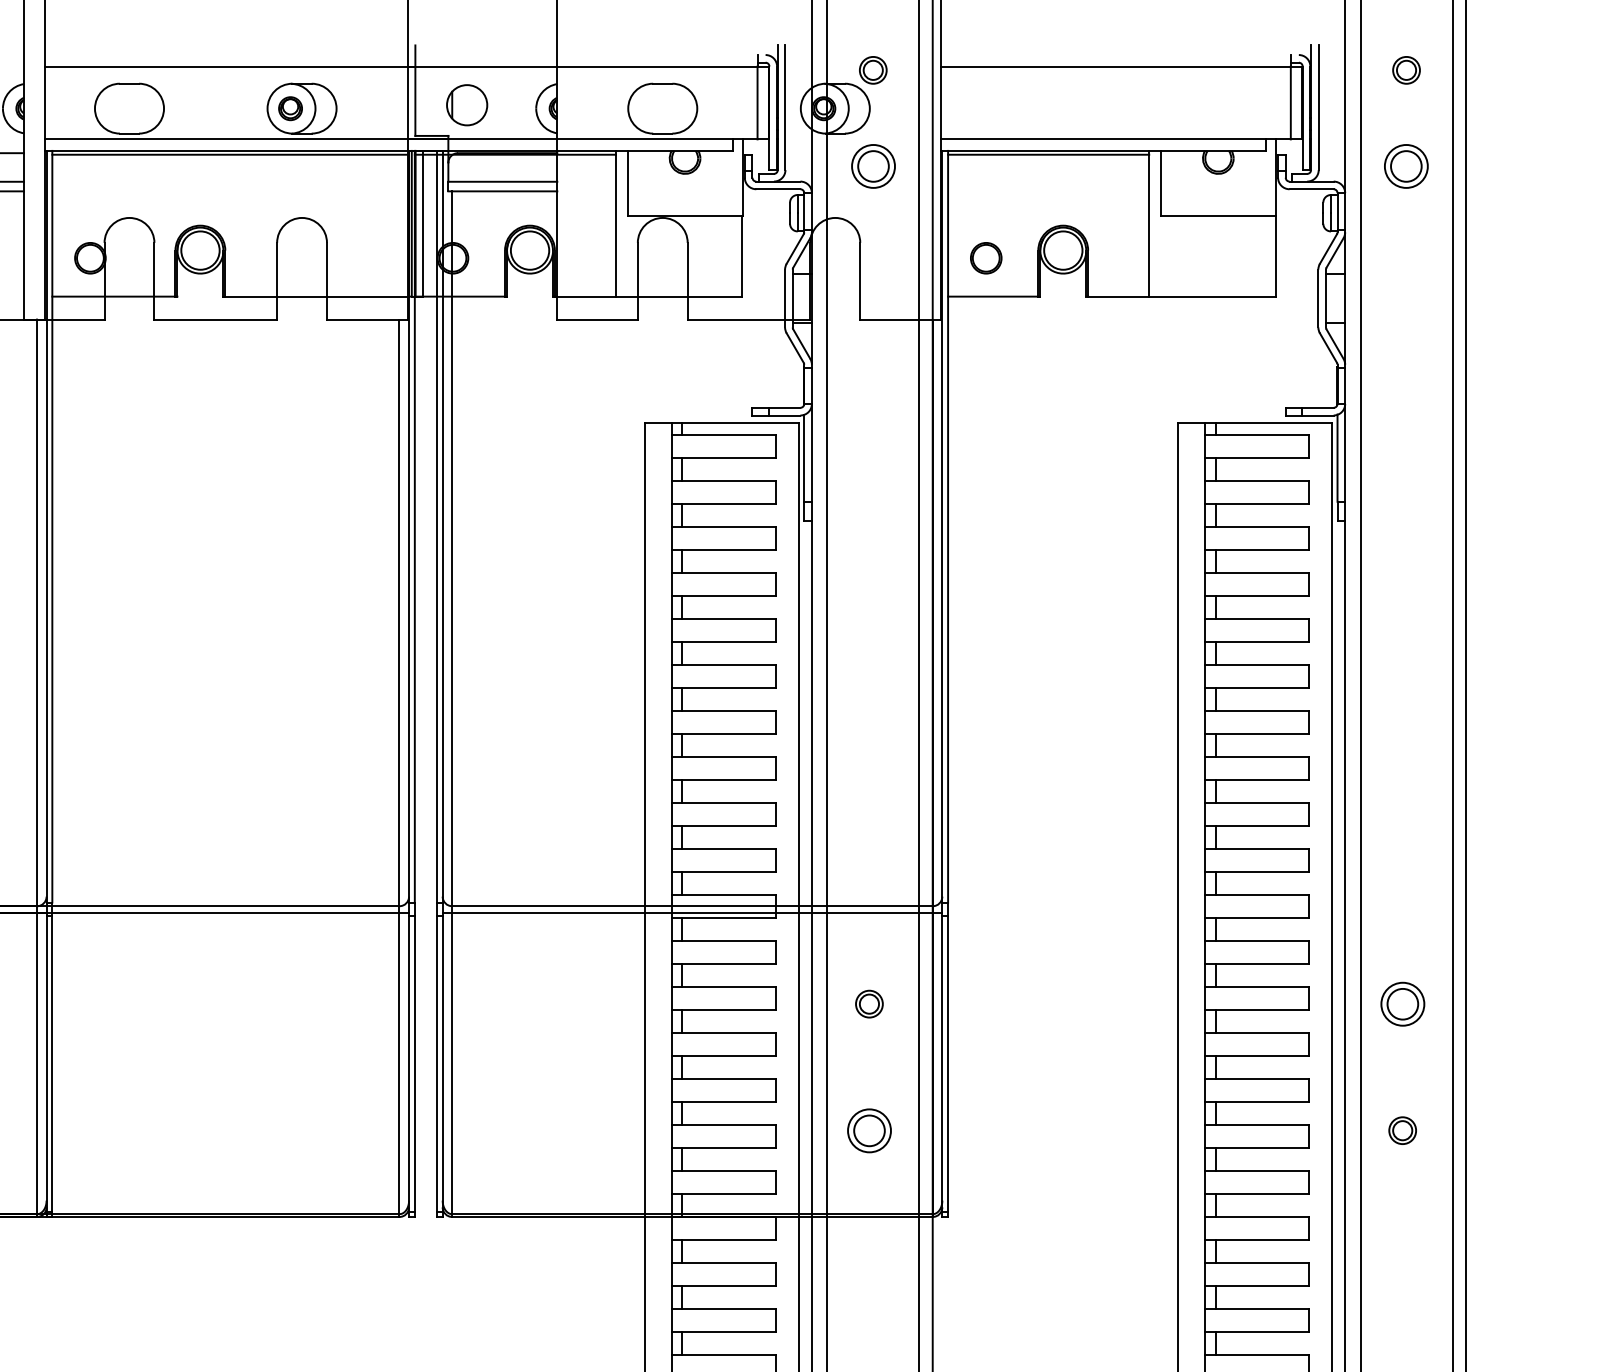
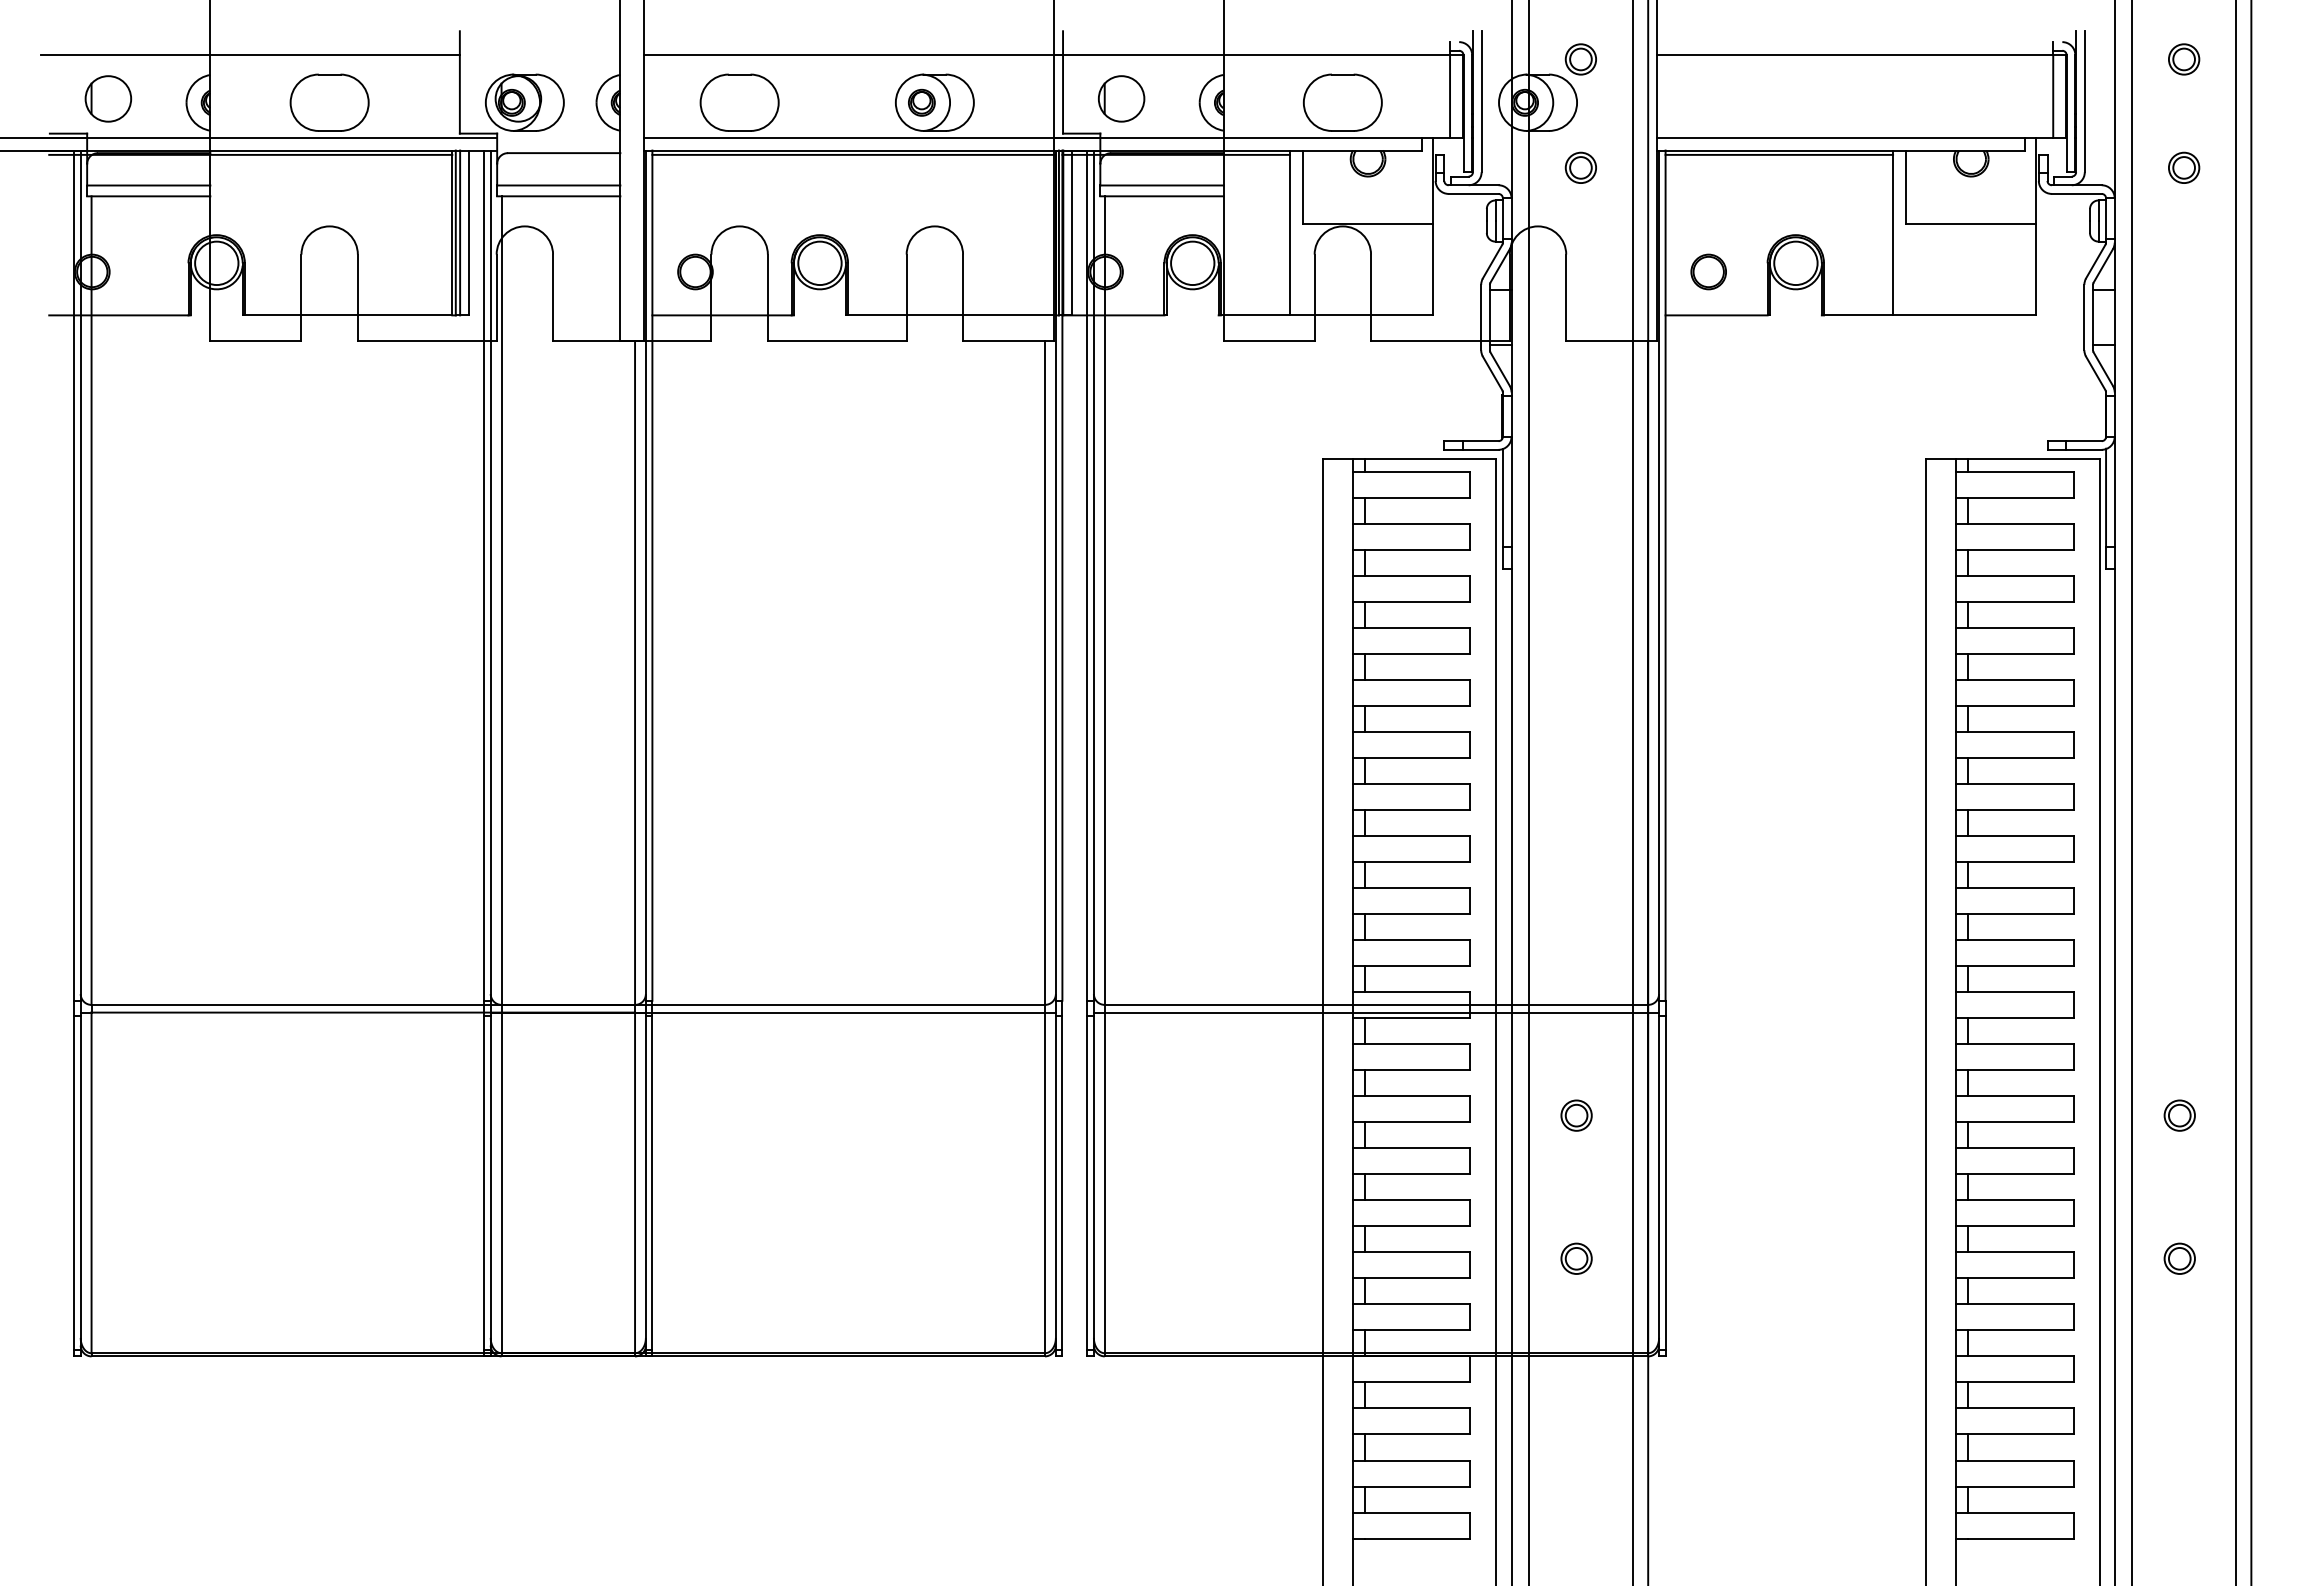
part: (872, 165) -> (1580, 167), size x0.62
part: (1406, 165) -> (2184, 167), size x0.62
part: (1402, 1004) -> (2179, 1115), size x0.62
part: (869, 1130) -> (1576, 1258), size x0.62

